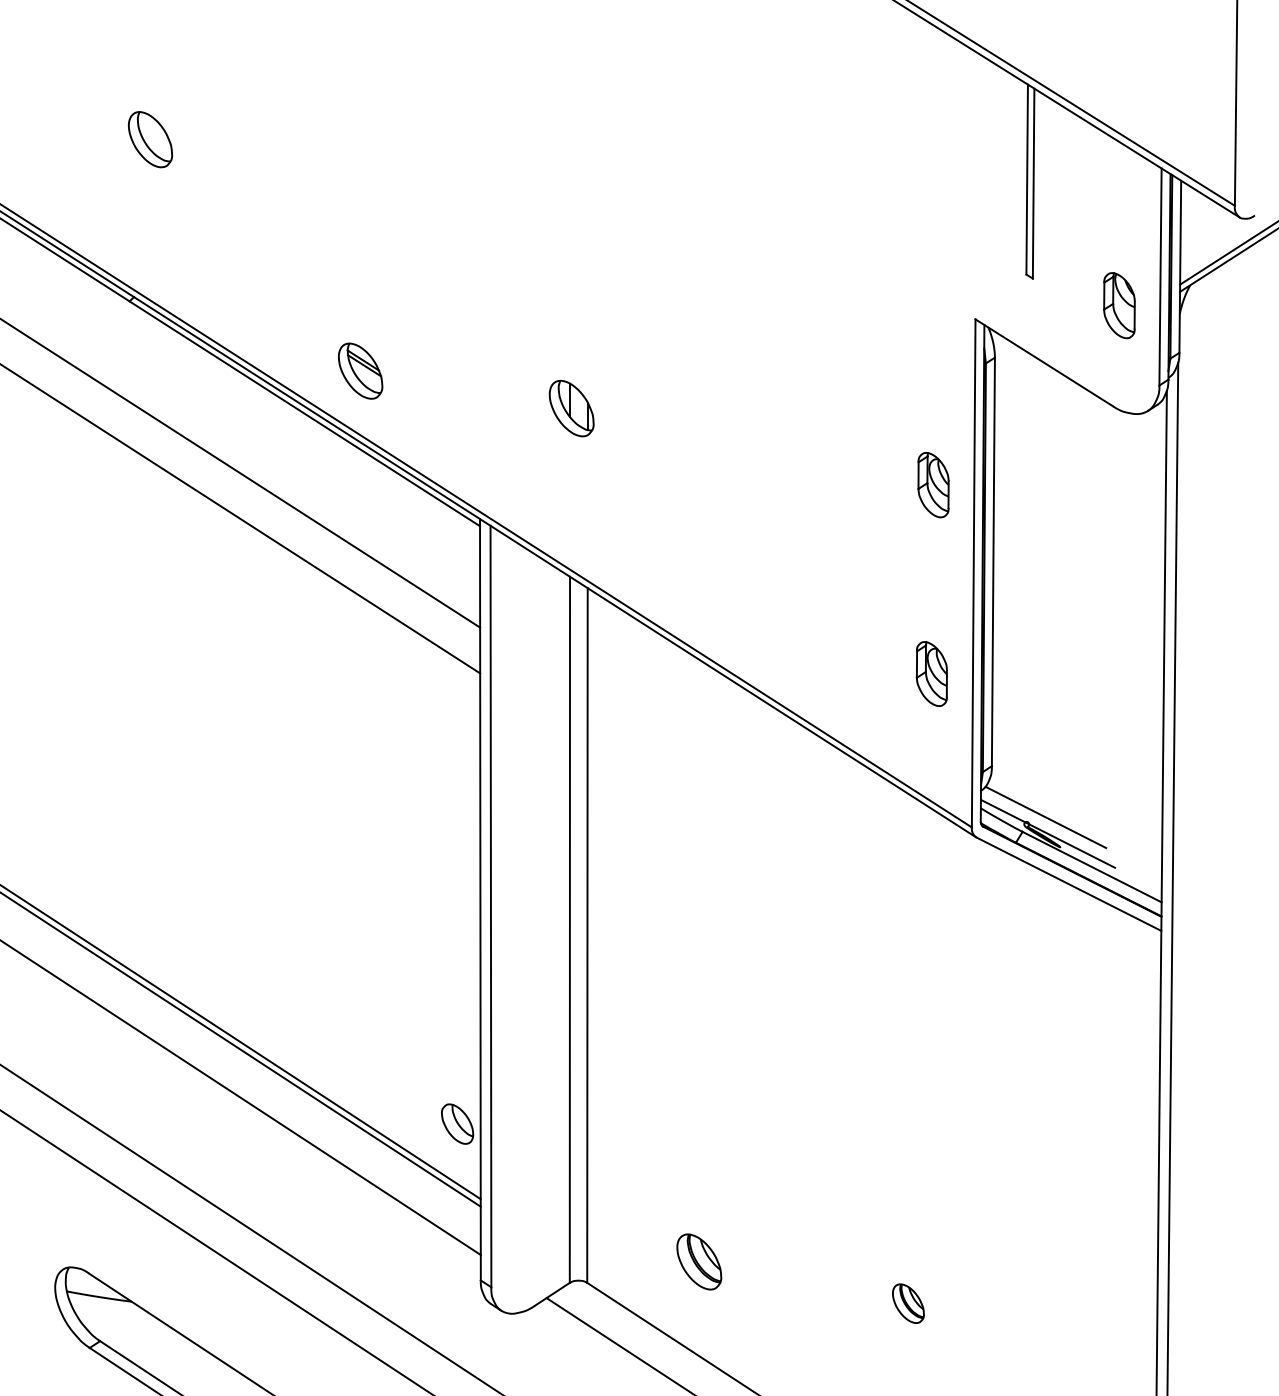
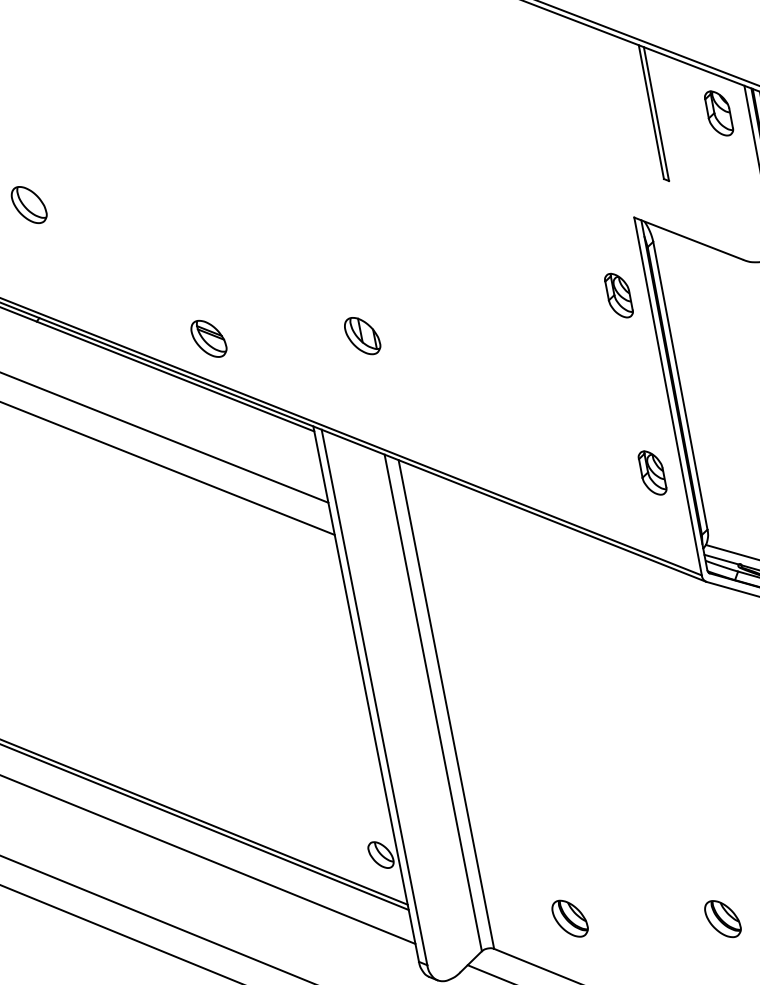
part: (1119, 305) -> (719, 113), moved
part: (933, 485) -> (618, 295), moved
part: (908, 1303) -> (722, 919), size x1.43

